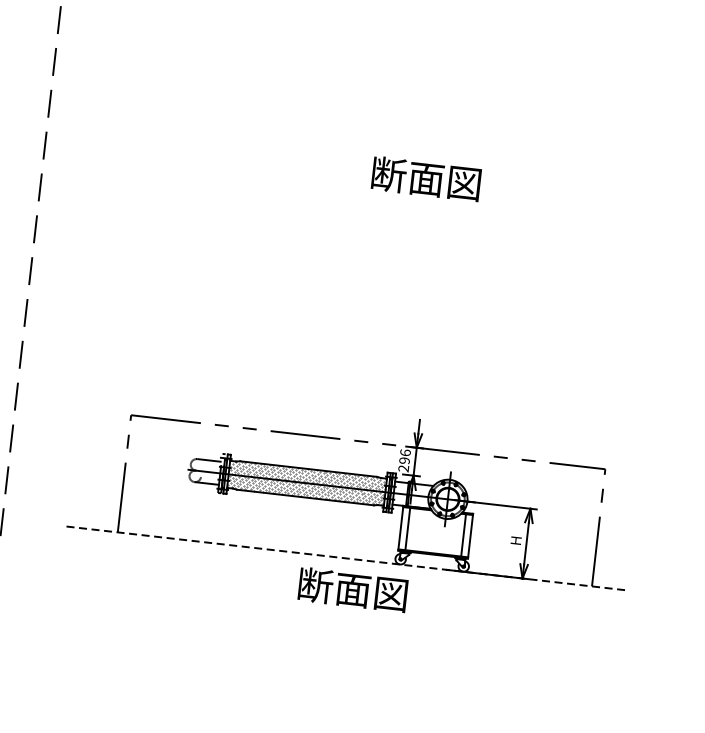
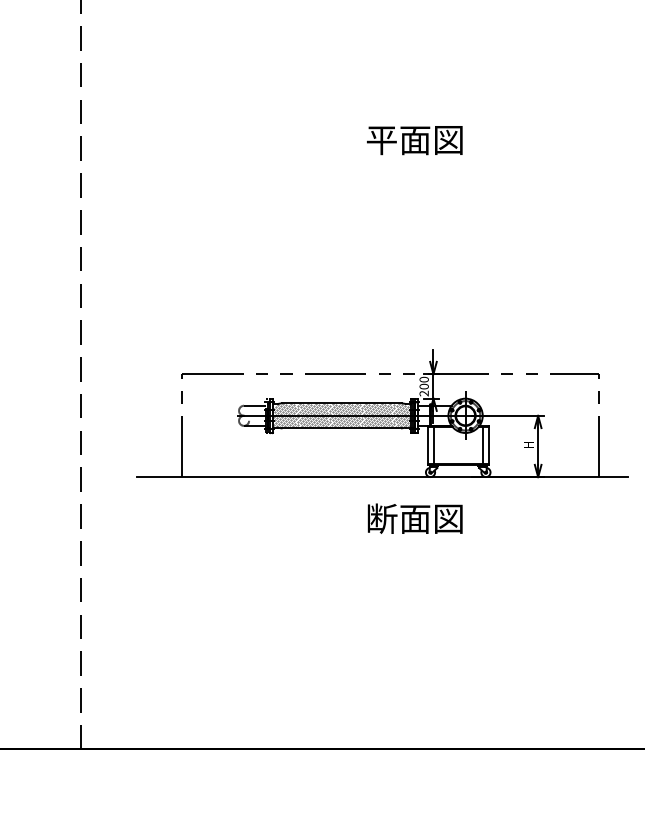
text: (388, 174) -> (381, 139), 断面図 -> 平面図
text: (404, 455) -> (423, 382), 296 -> 200
line: (345, 558) -> (382, 477), dashed -> solid
text: (352, 589) -> (414, 518), moved

